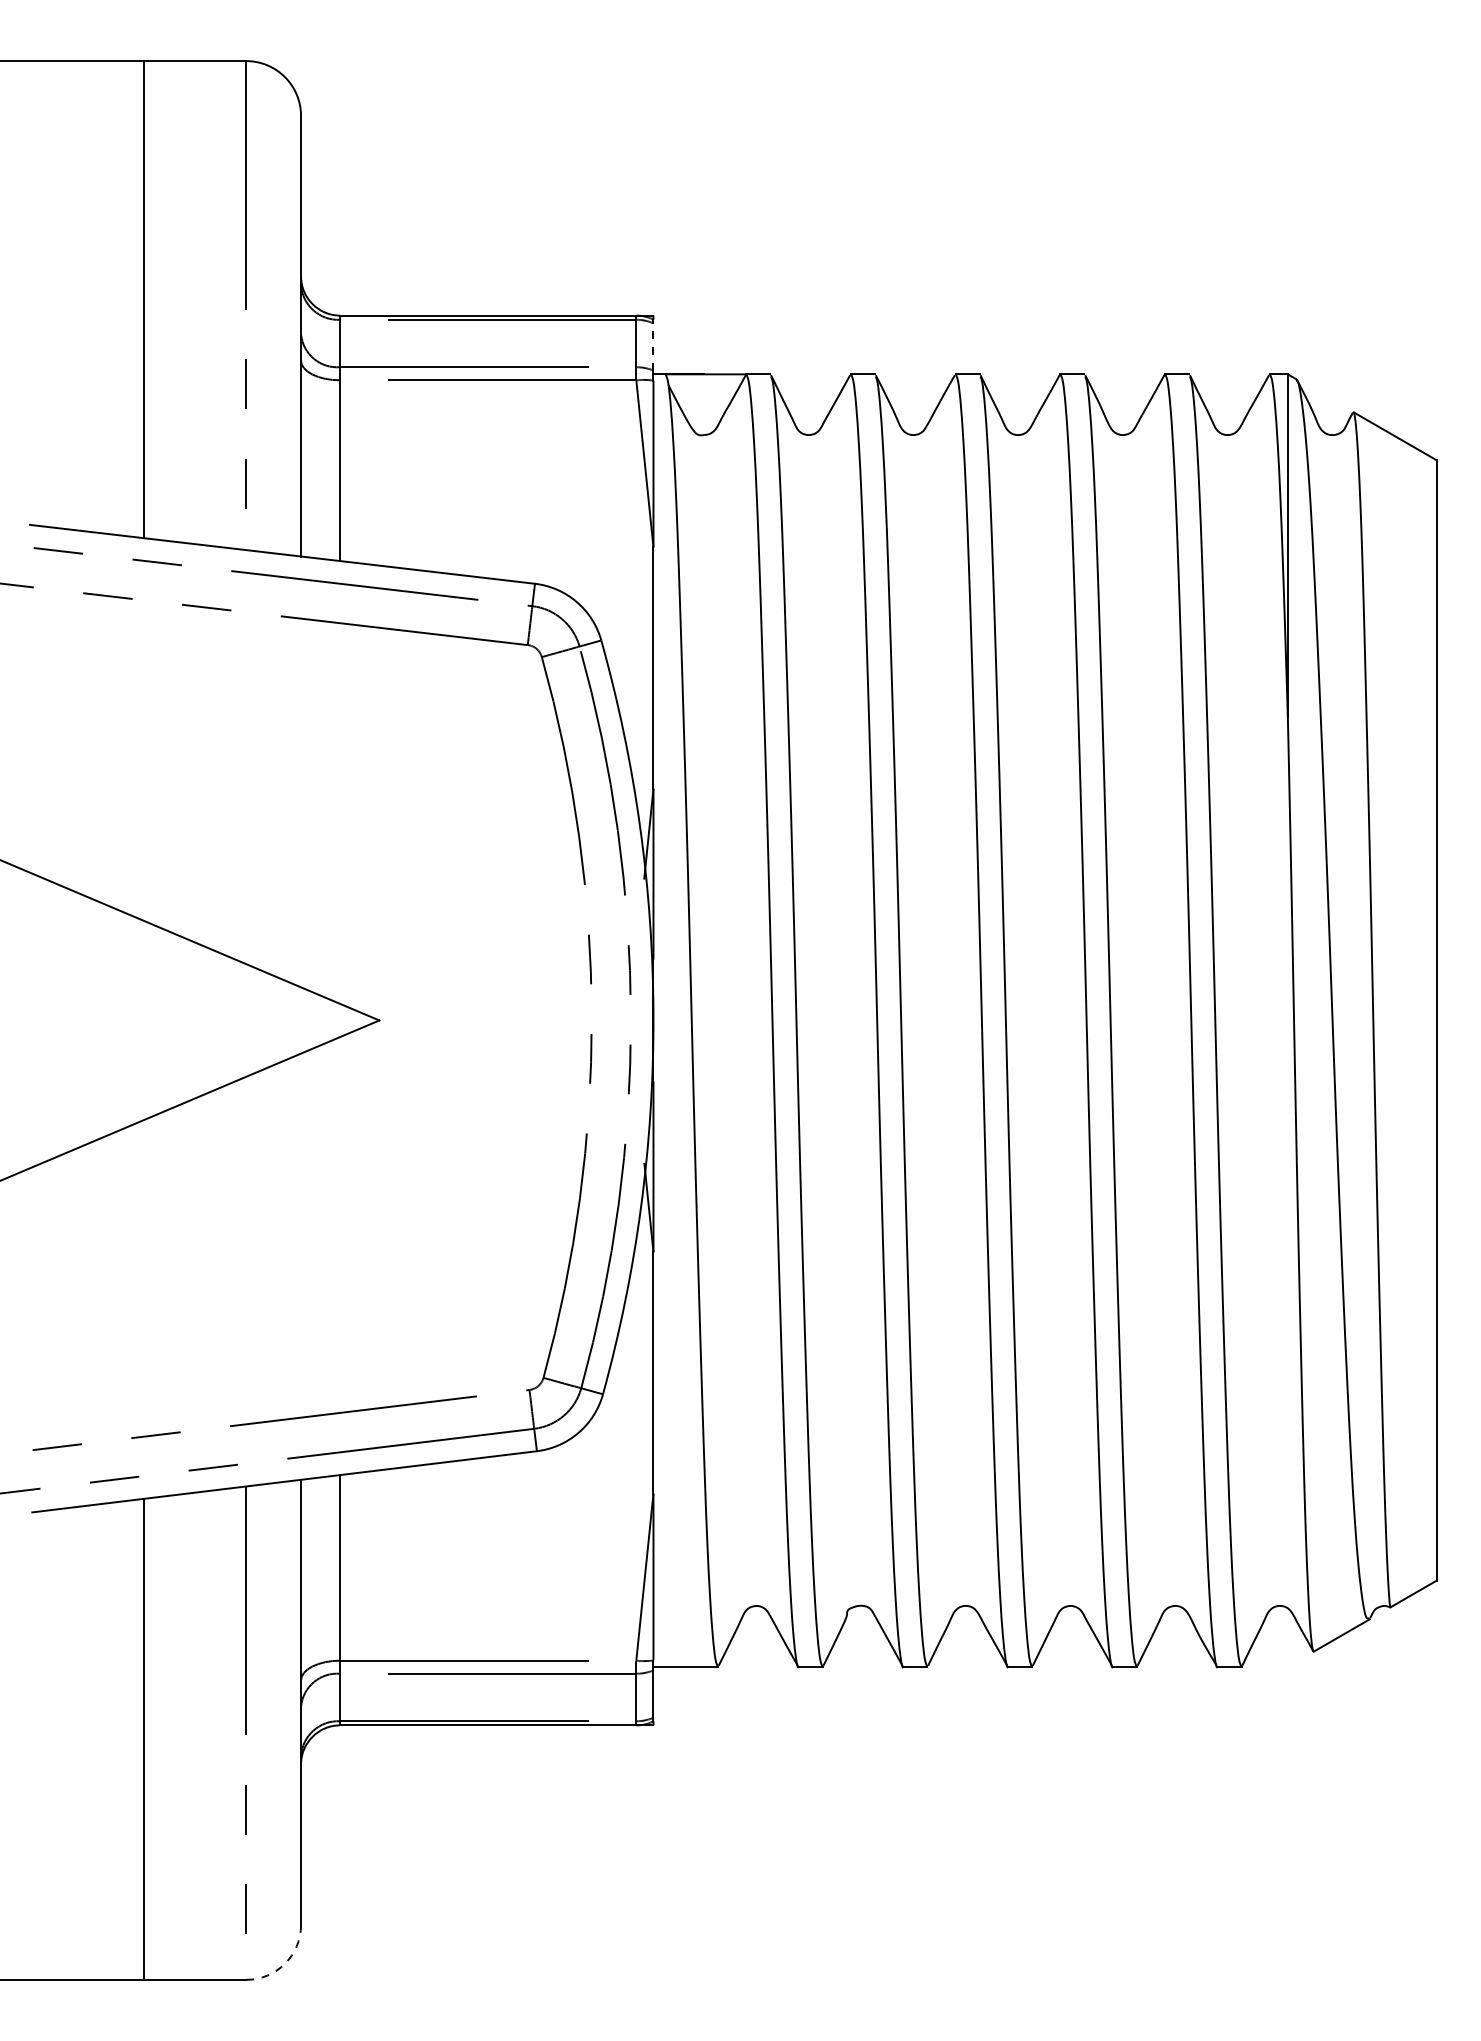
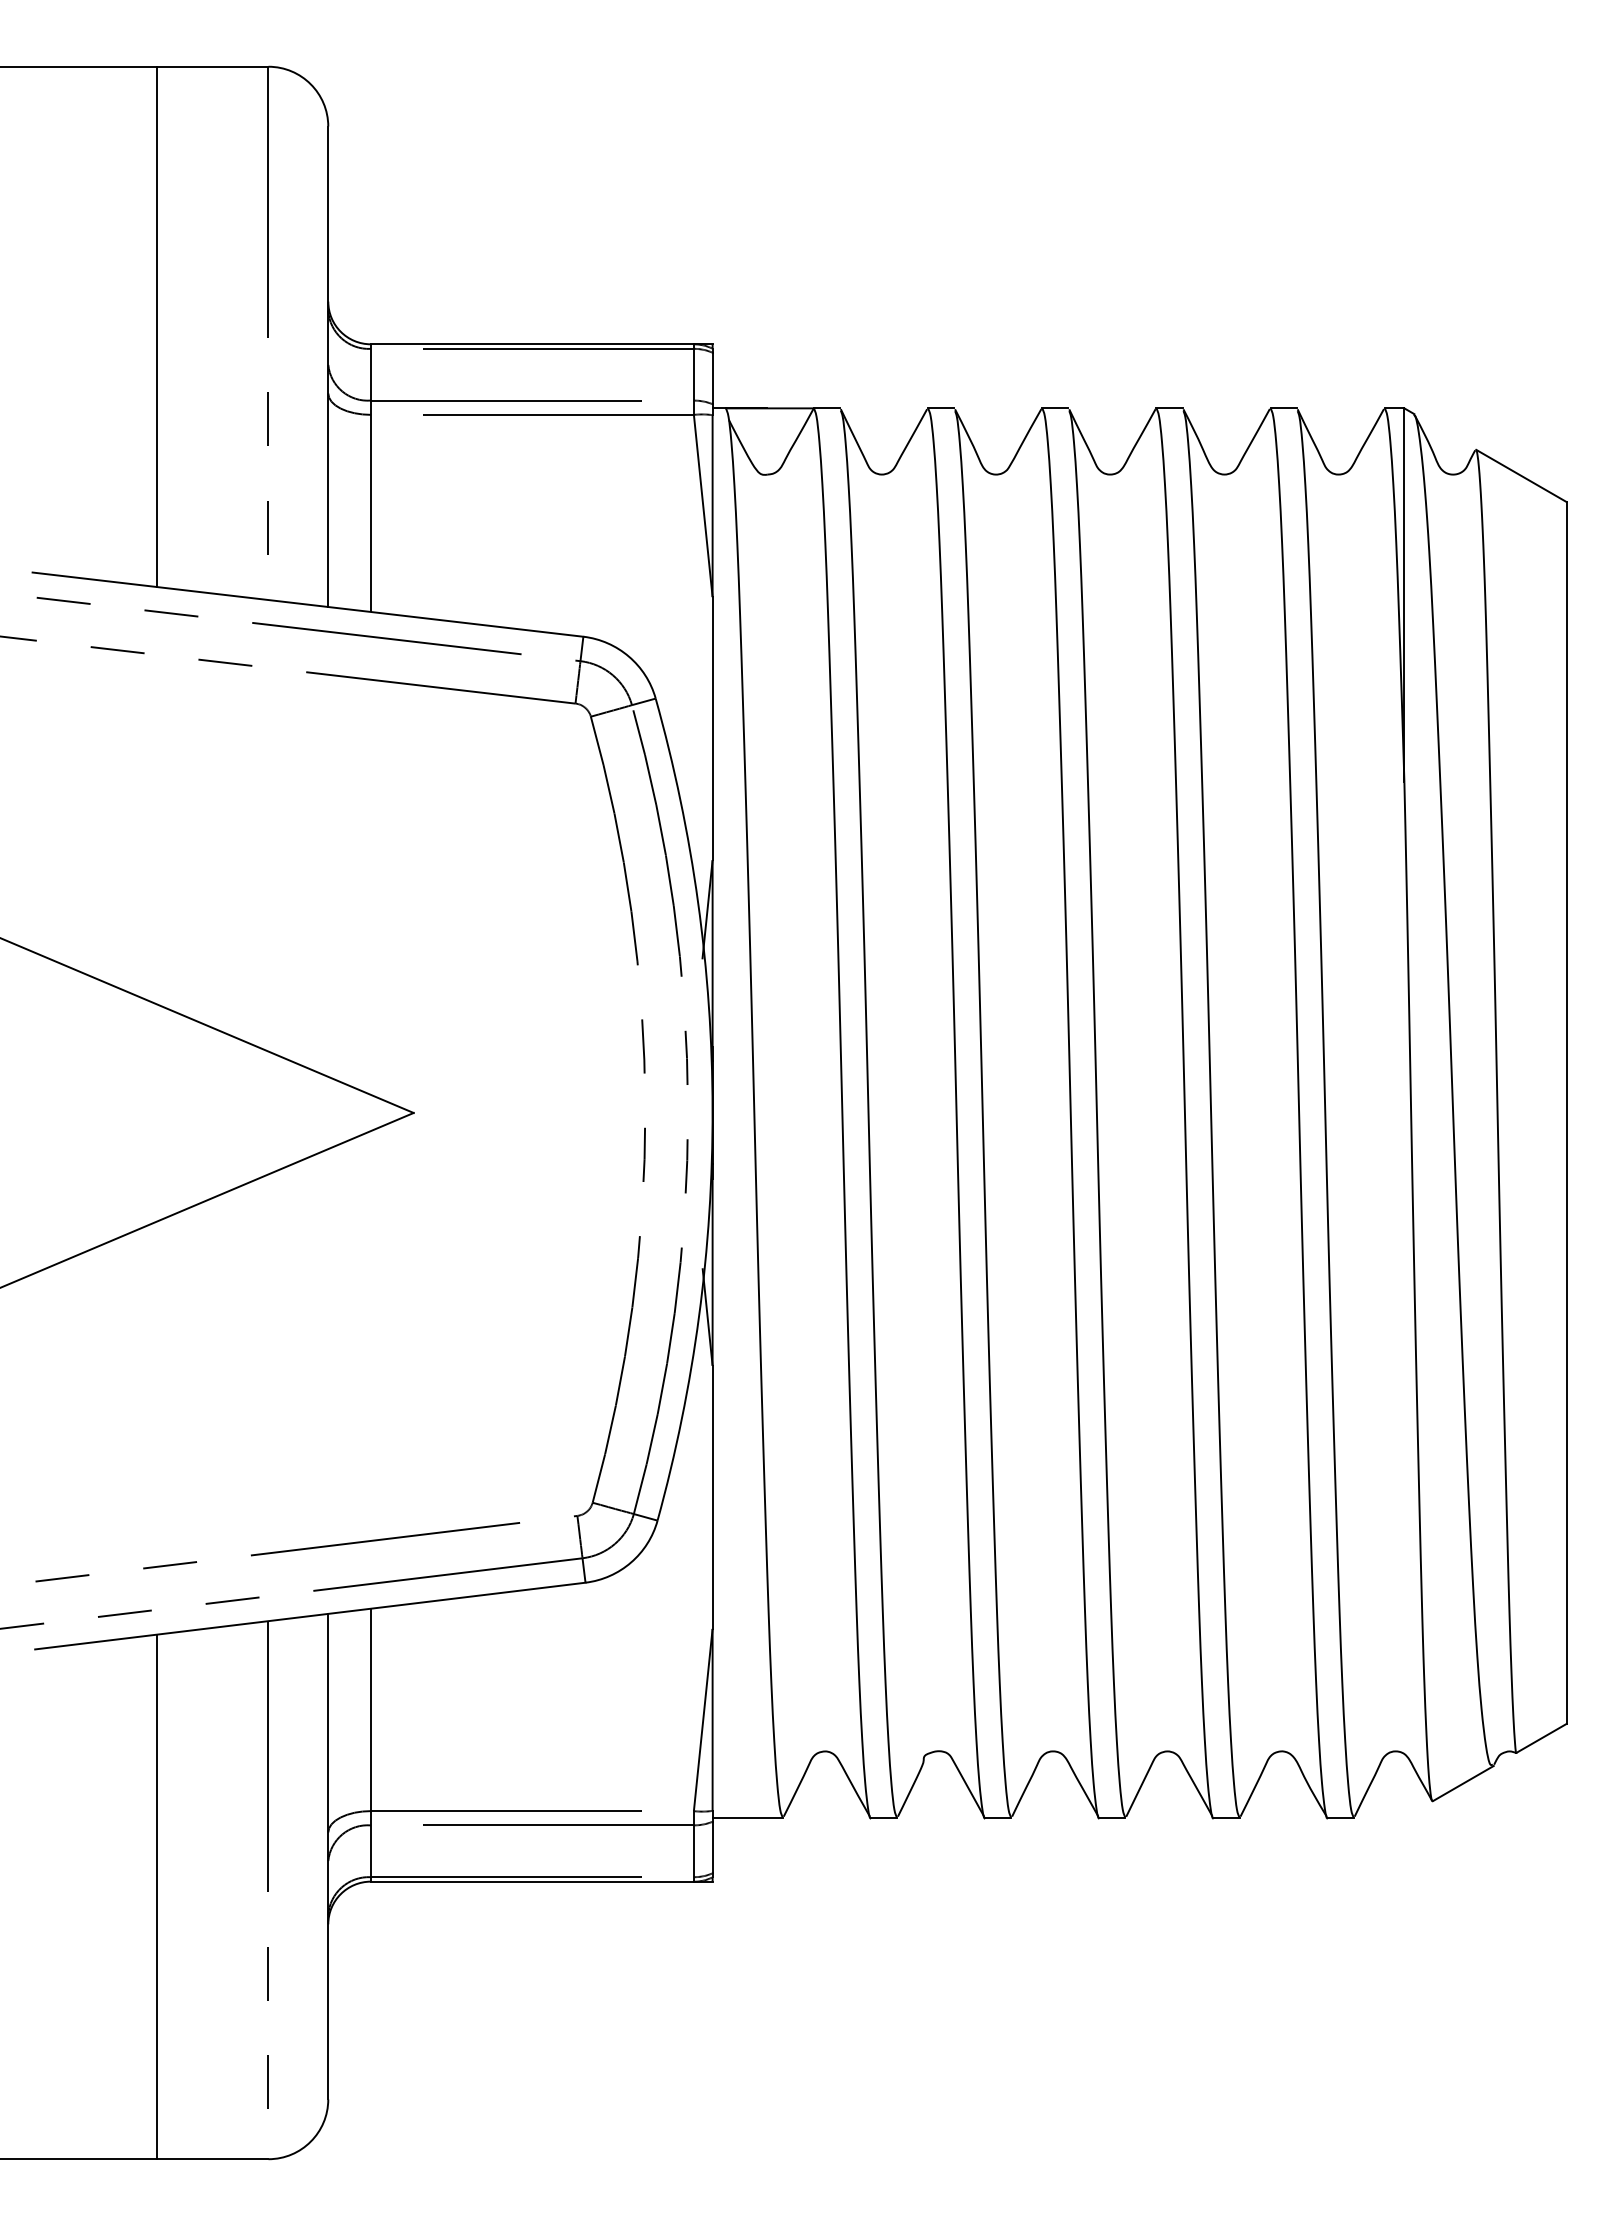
line: (653, 346) -> (712, 378), dashed -> solid
arc: (284, 1963) -> (310, 2141), dashed -> solid

